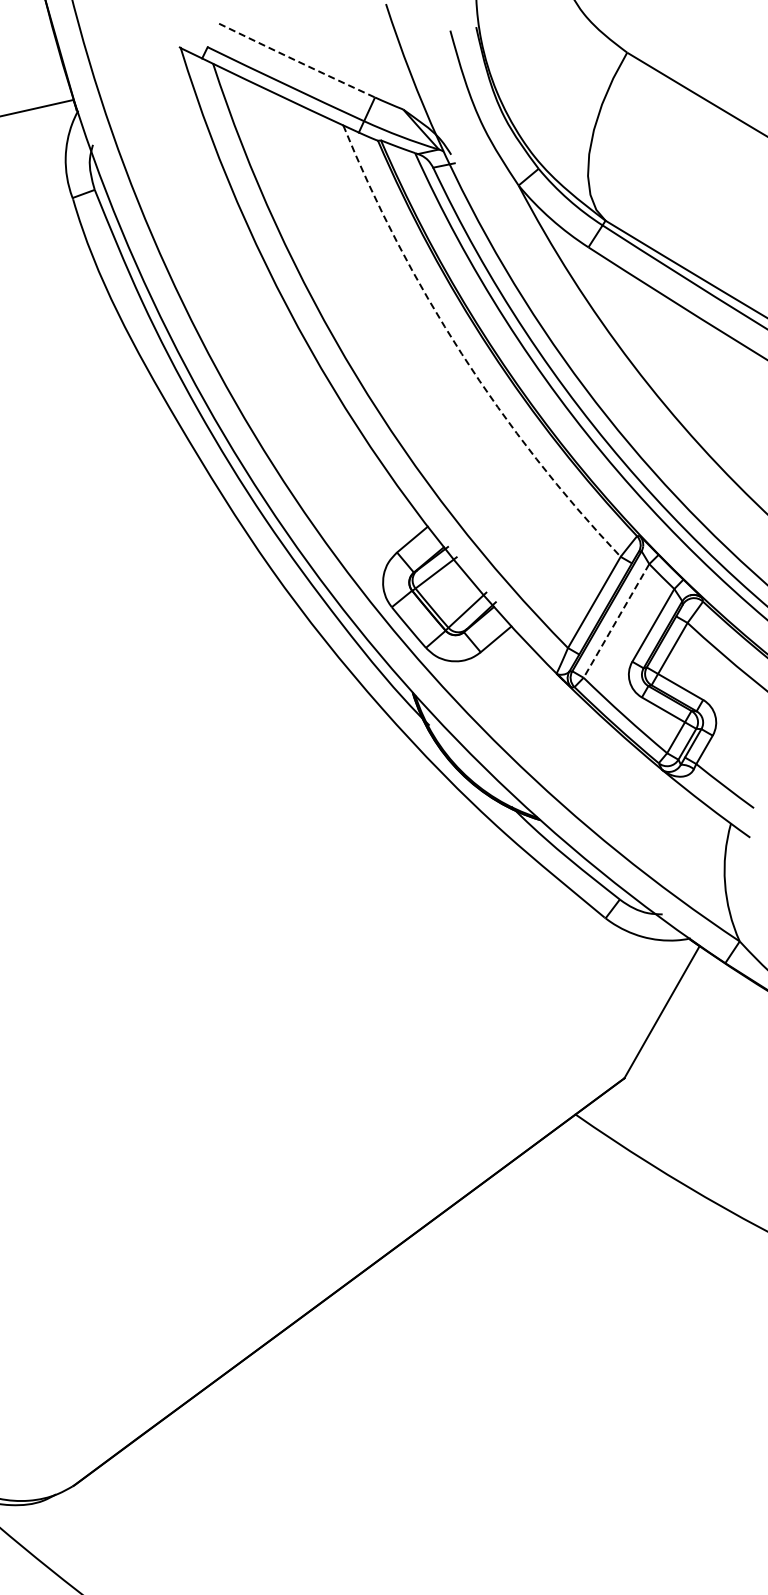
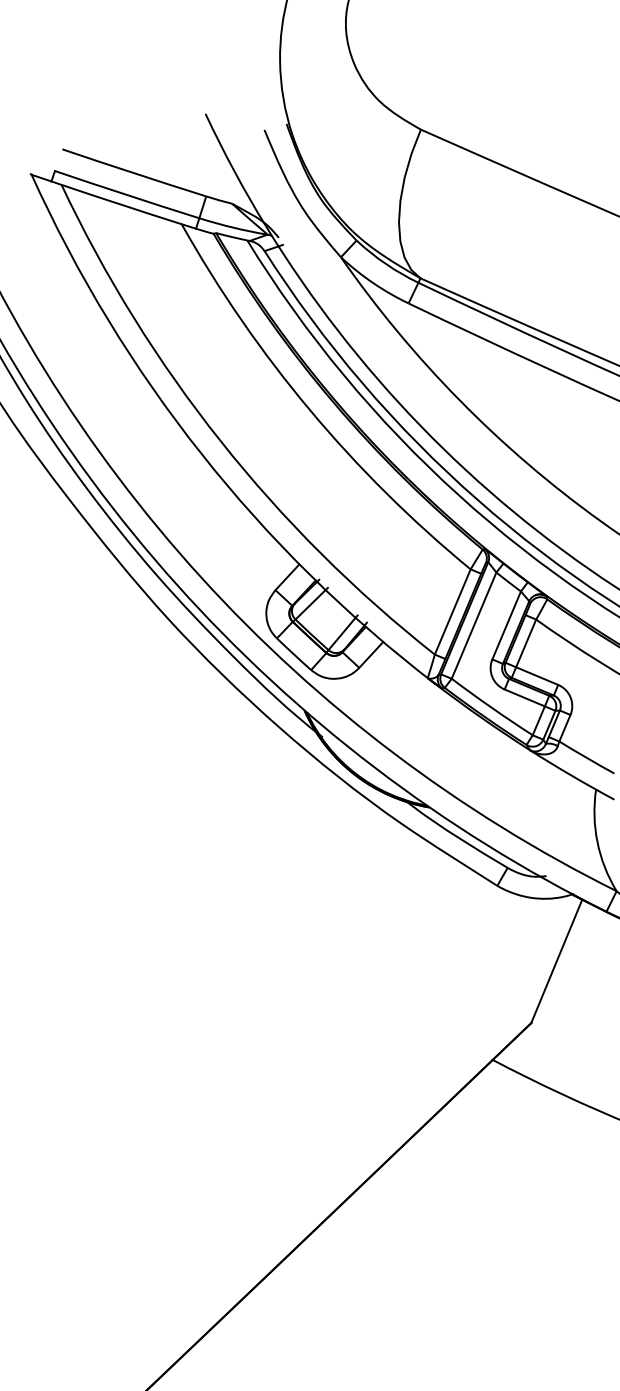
arc: (296, 61) -> (133, 173), dashed -> solid
arc: (461, 354) -> (309, 410), dashed -> solid
line: (616, 620) -> (474, 625), dashed -> solid

